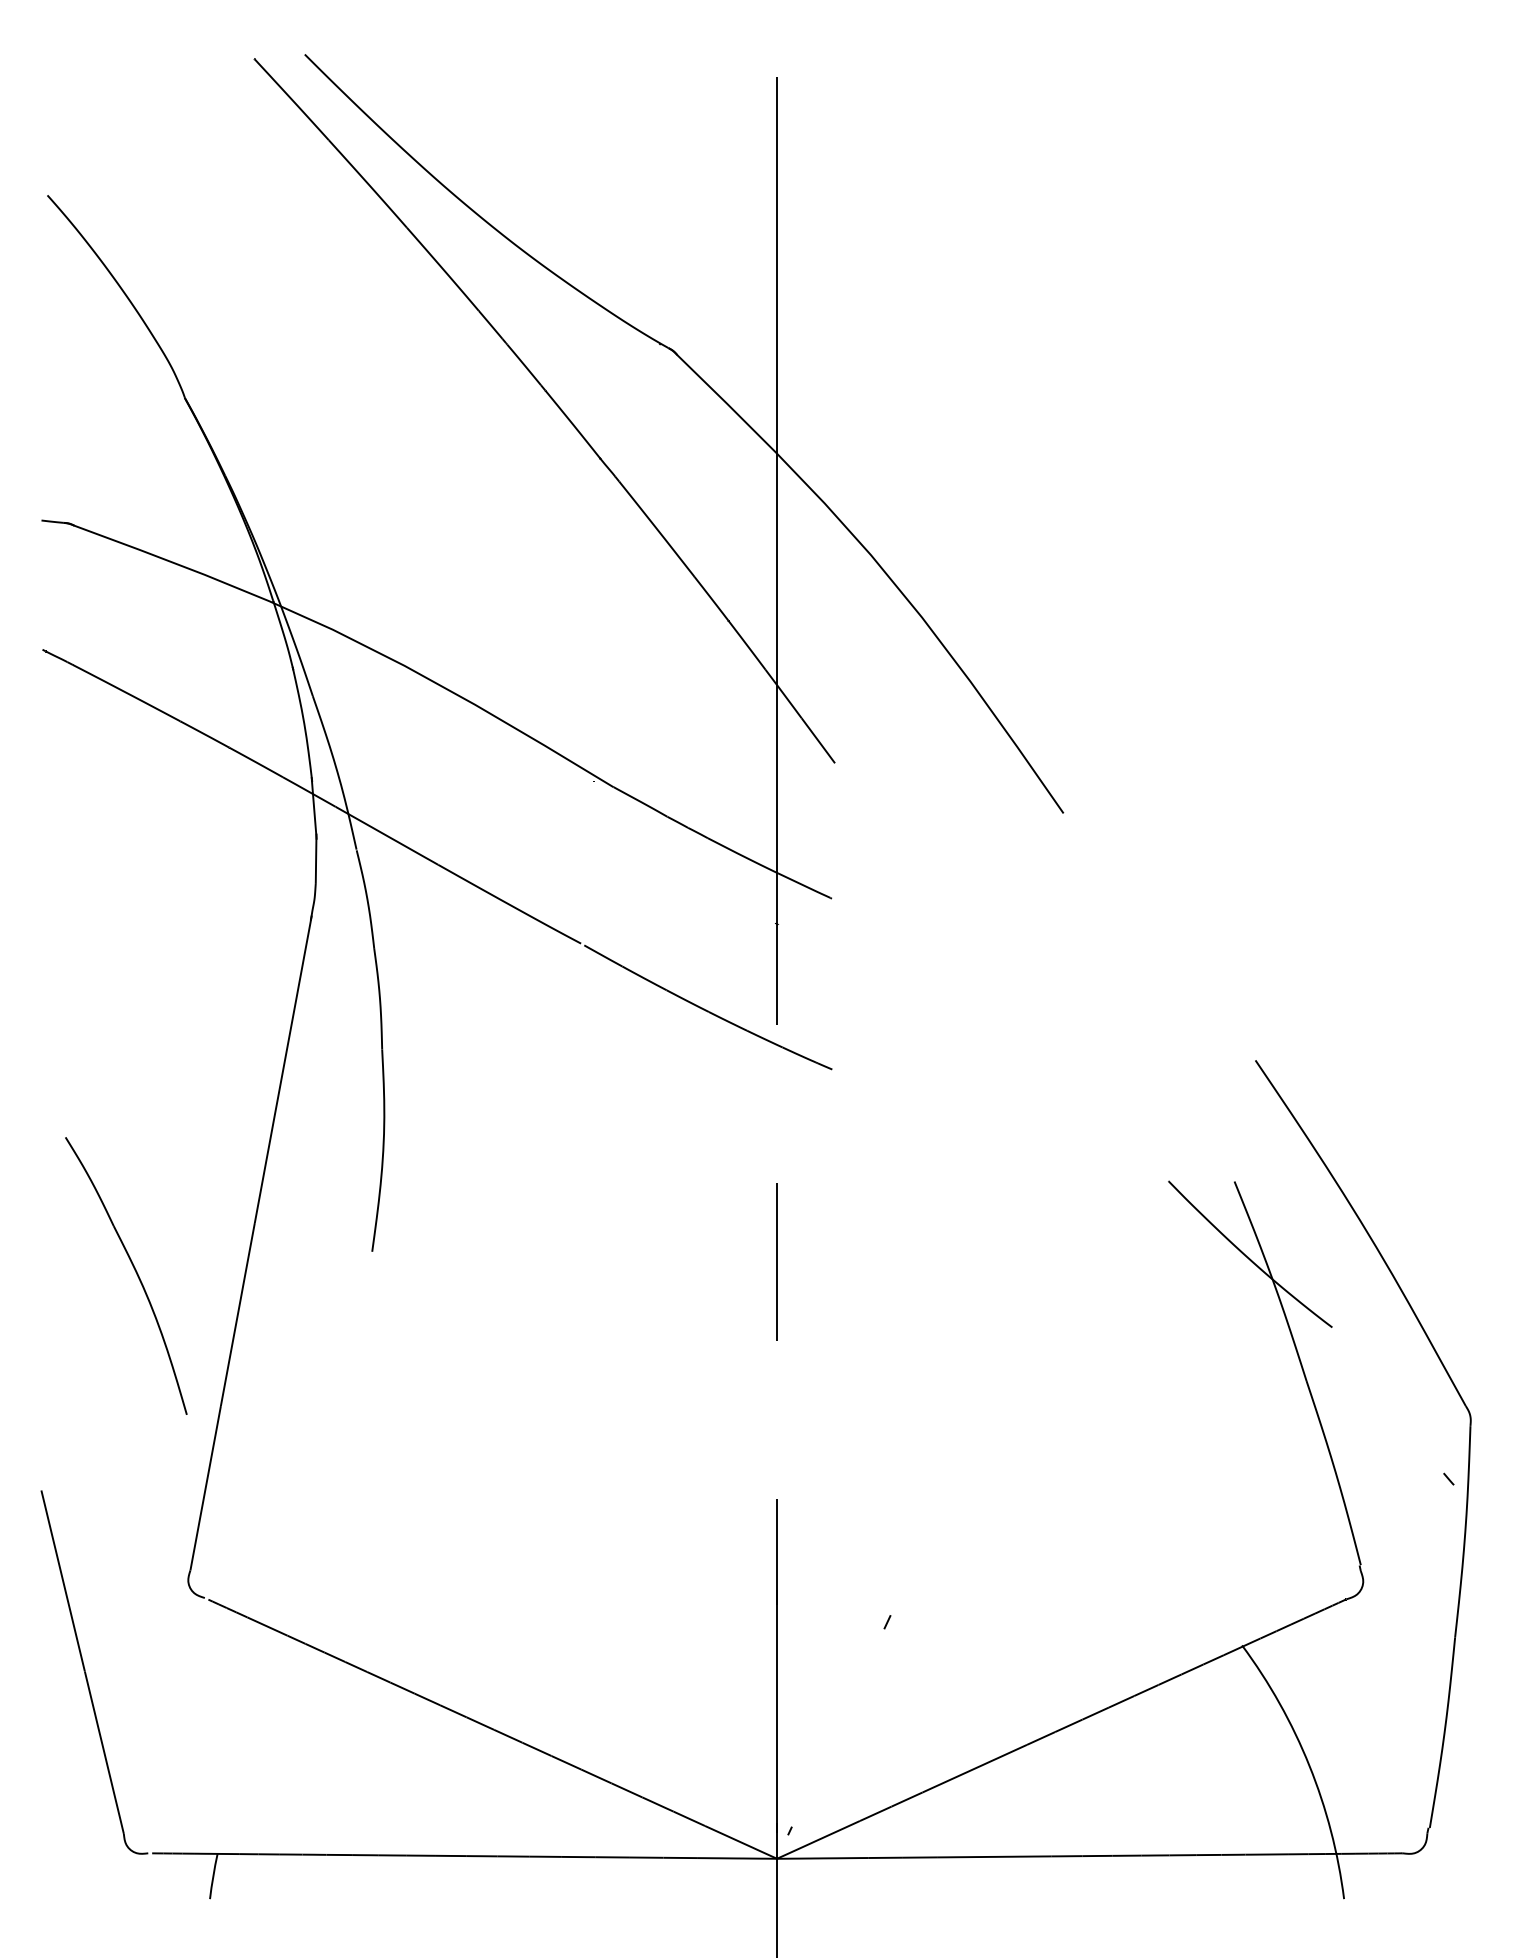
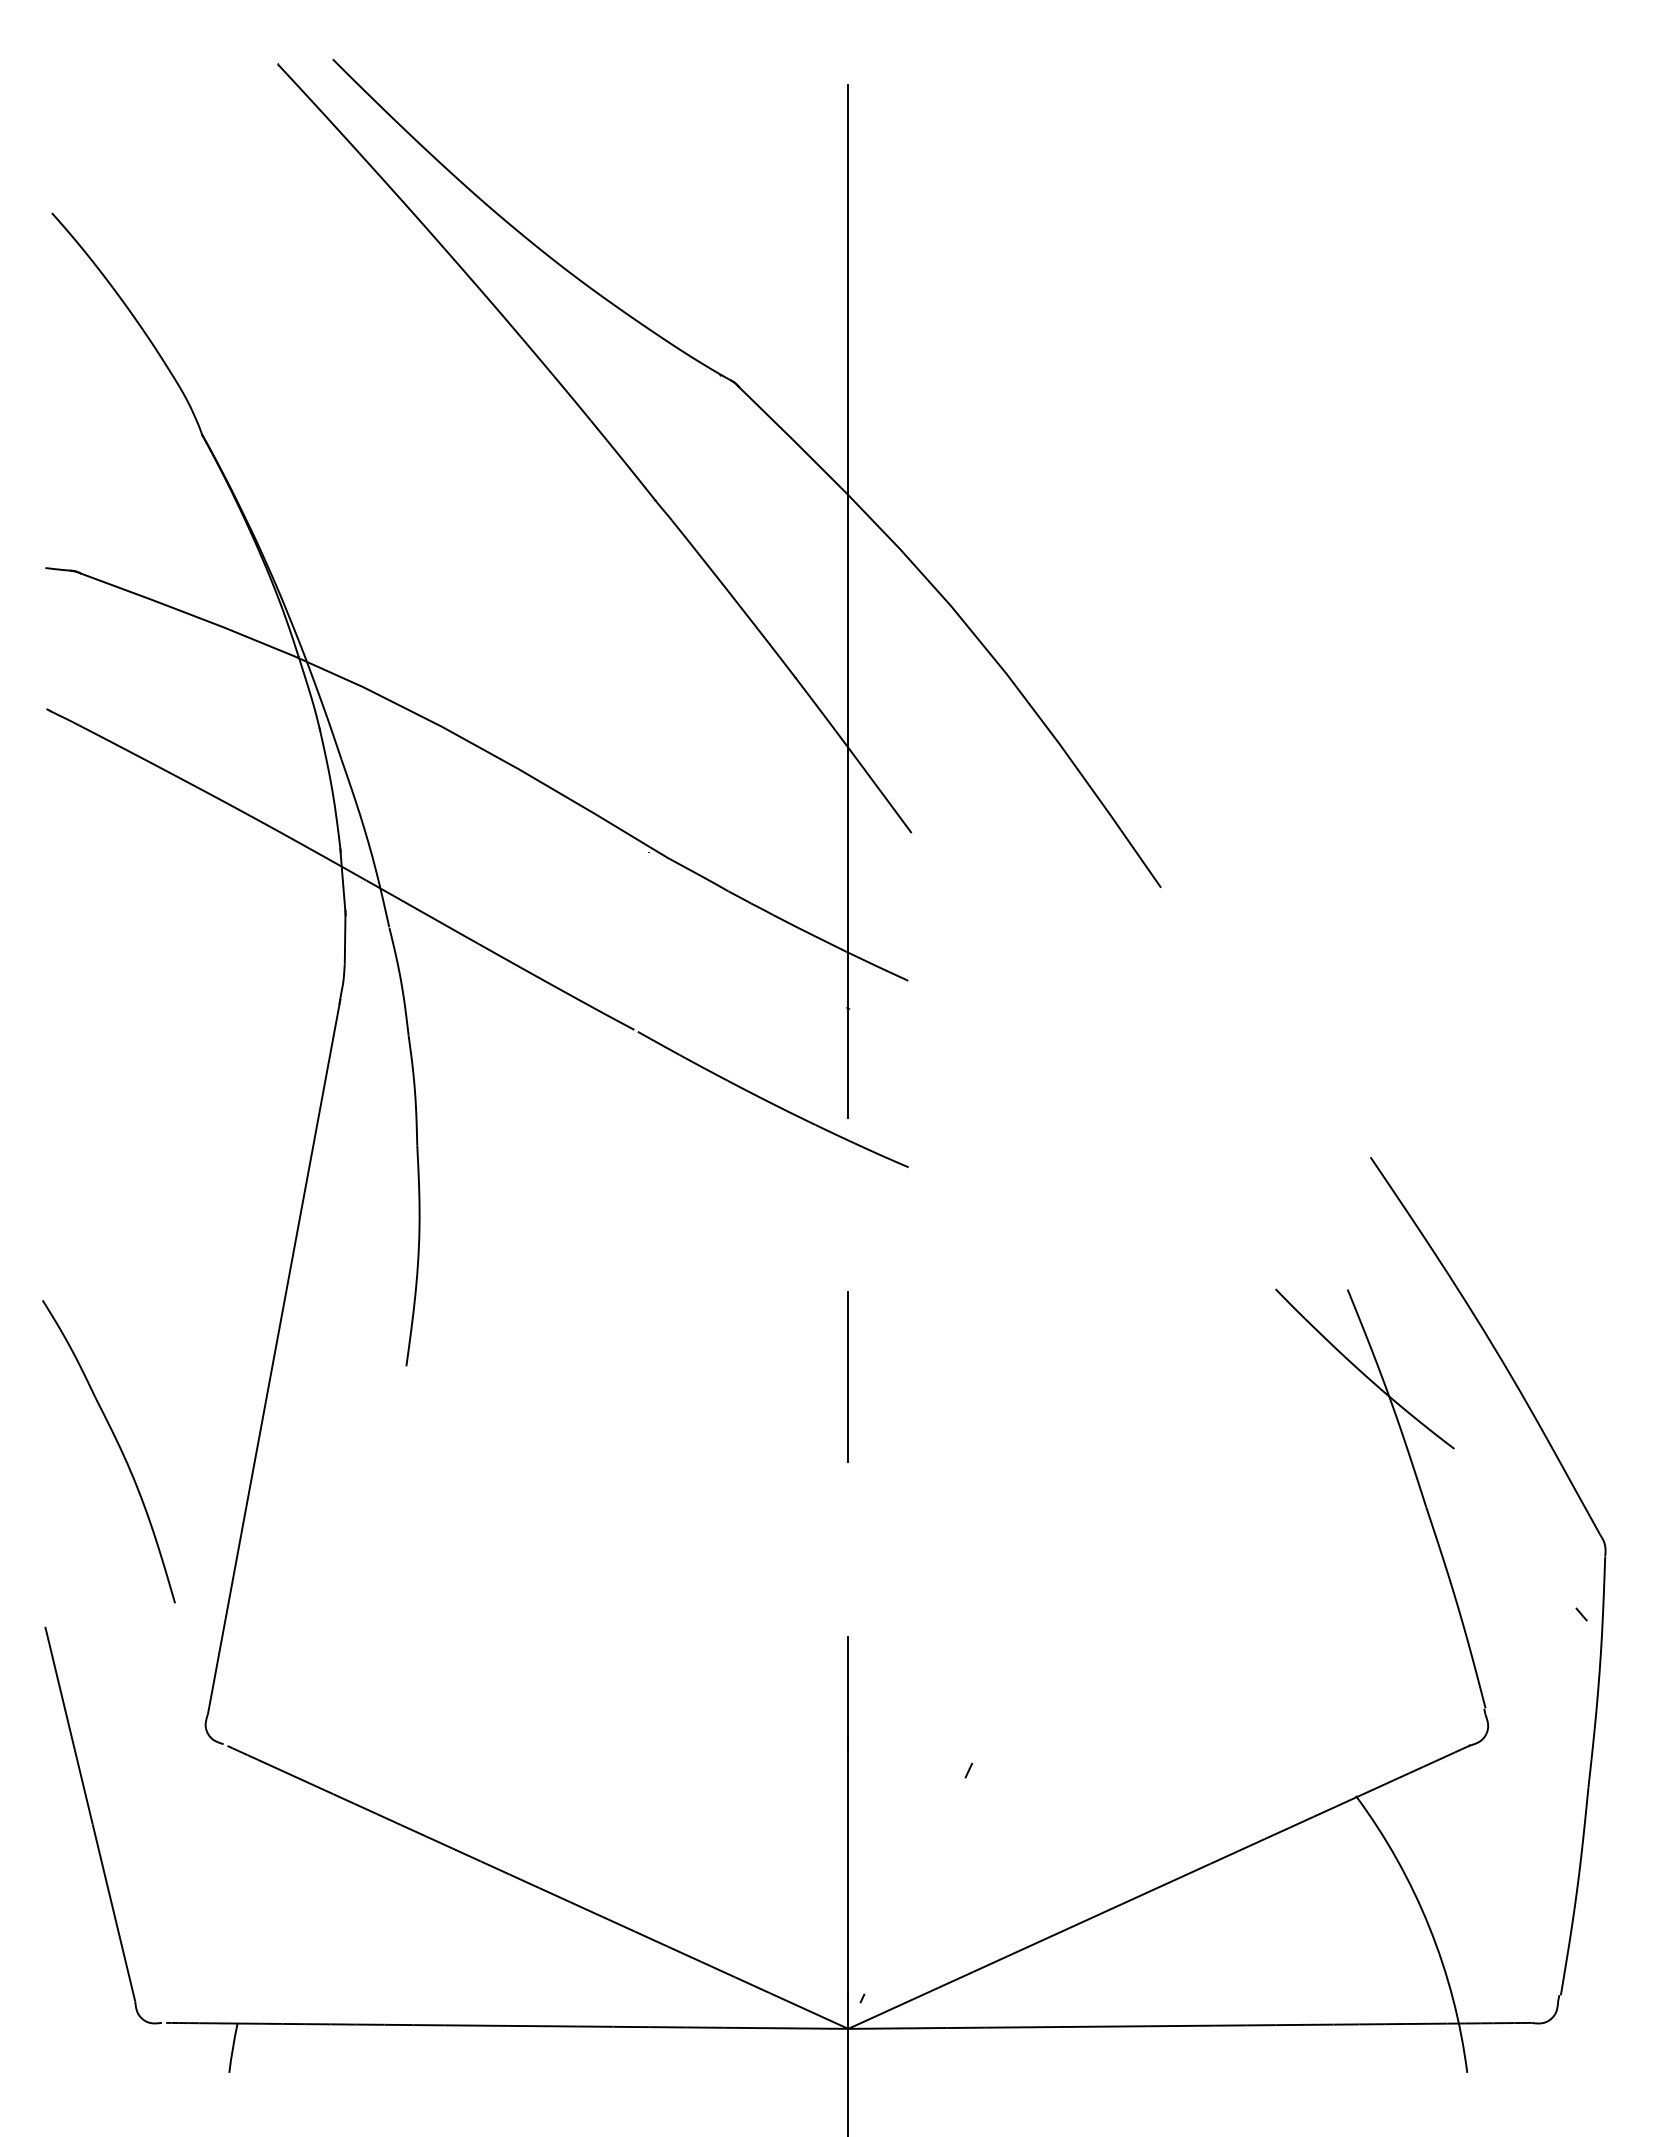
part: (135, 1271) -> (118, 1446), moved

